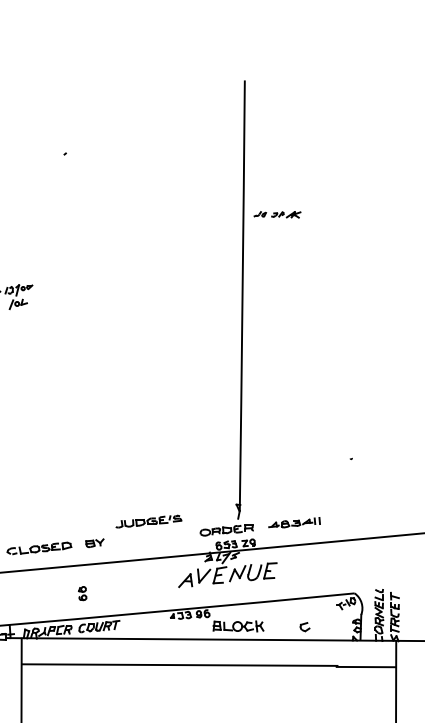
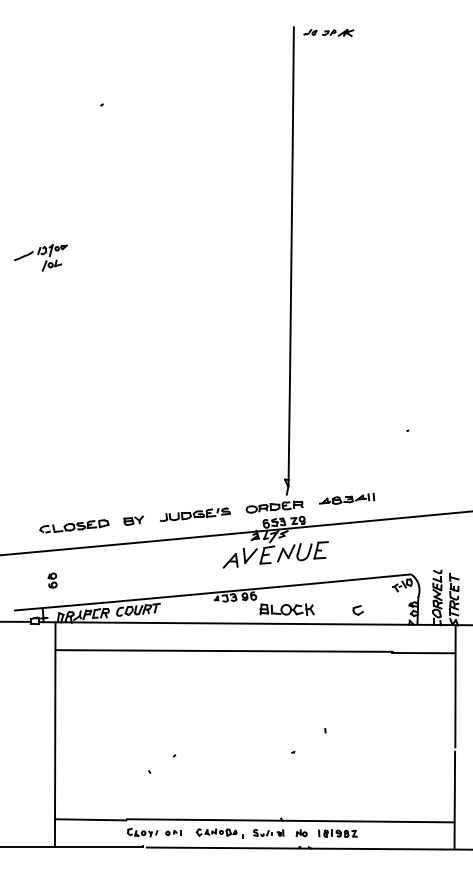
part: (277, 214) -> (328, 32), moved
part: (148, 521) -> (195, 514), moved
part: (82, 593) -> (52, 580), moved

